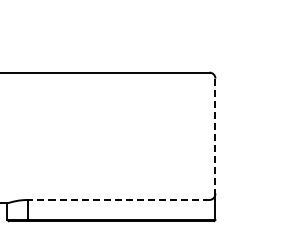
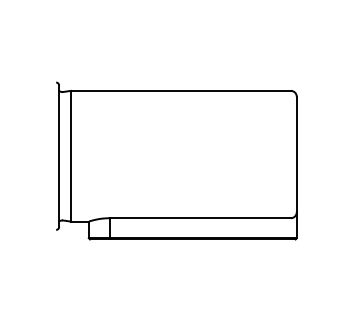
line: (215, 136) -> (296, 154), dashed -> solid
line: (119, 200) -> (200, 218), dashed -> solid

